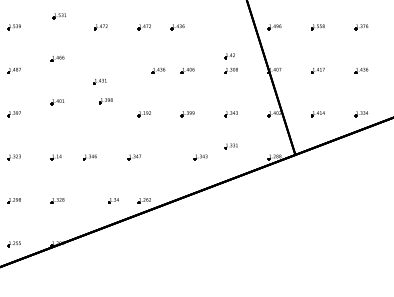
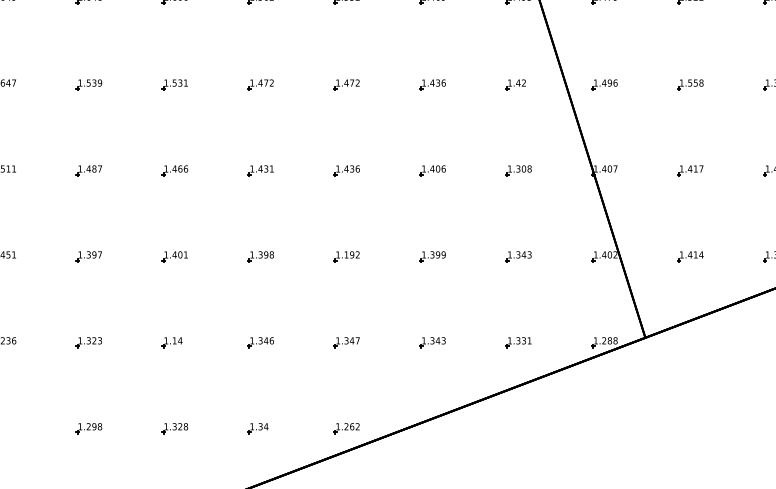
part: (58, 16) -> (172, 85), moved
part: (177, 27) -> (431, 85), moved
part: (229, 56) -> (514, 85), moved
part: (57, 58) -> (174, 170), moved
part: (158, 70) -> (346, 170), moved
part: (99, 81) -> (259, 170), moved
part: (105, 101) -> (259, 257), moved
part: (57, 102) -> (174, 257), moved
part: (230, 146) -> (516, 342), moved
part: (89, 157) -> (259, 342), moved
part: (133, 157) -> (344, 342), moved
part: (200, 157) -> (431, 342), moved
part: (113, 200) -> (257, 427), moved

